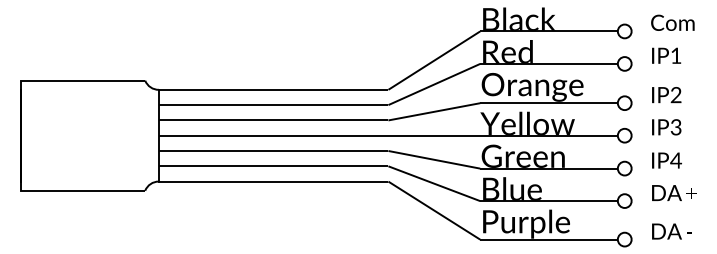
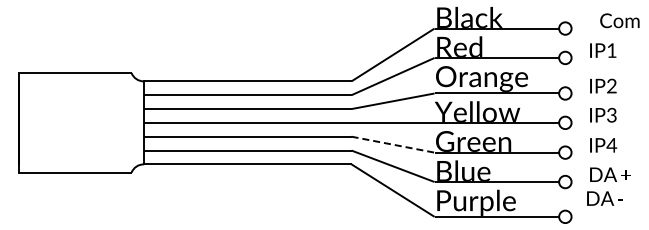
text: (672, 22) -> (619, 20), moved
line: (434, 159) -> (393, 144), solid -> dashed
text: (671, 231) -> (604, 198), moved

